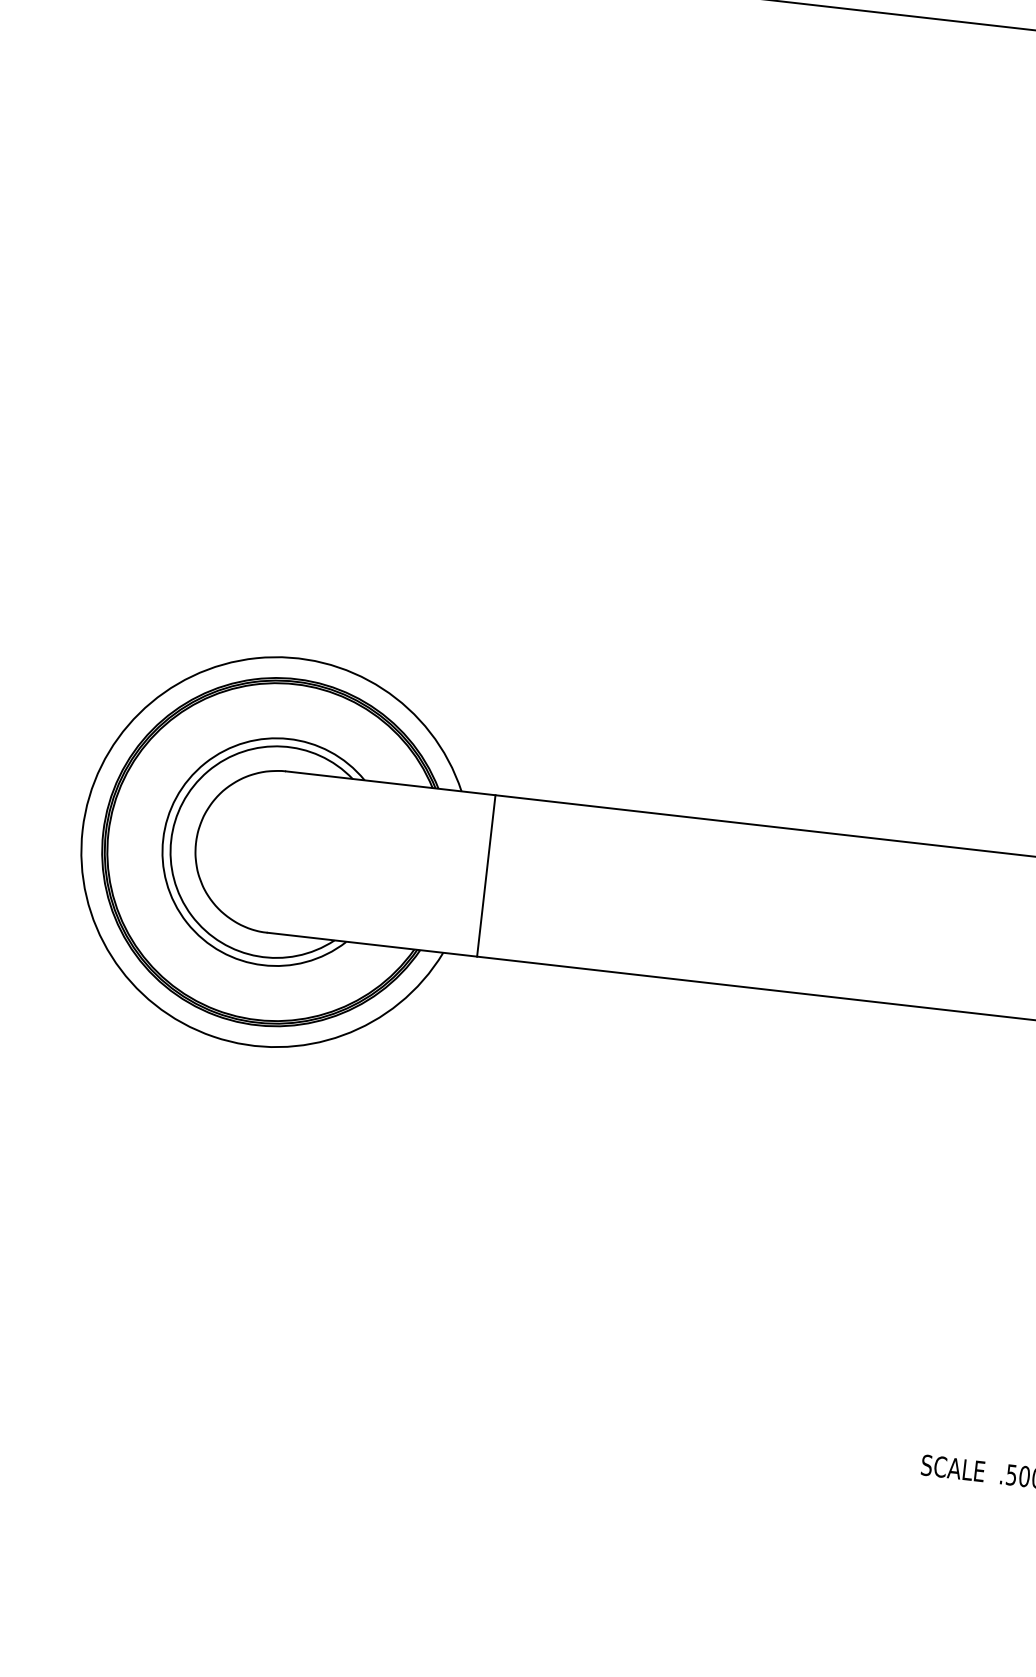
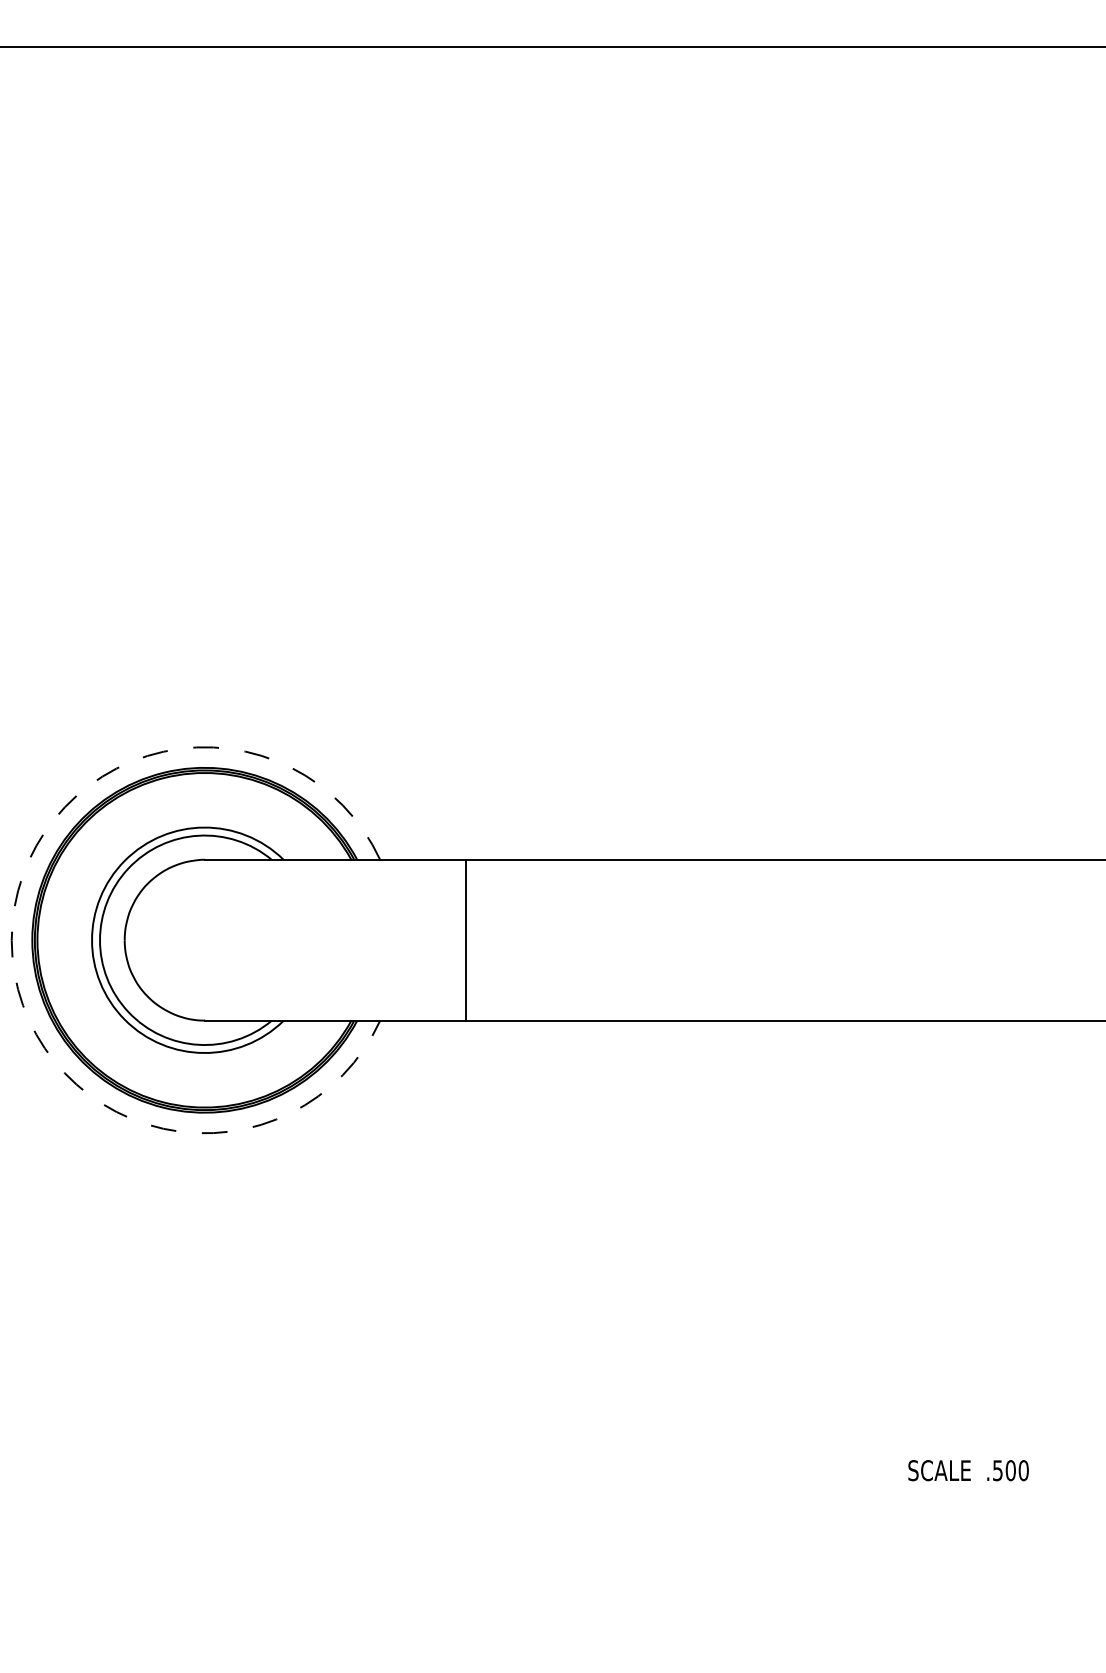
arc: (82, 830) -> (11, 940), solid -> dashed
line: (485, 875) -> (465, 939), moved

